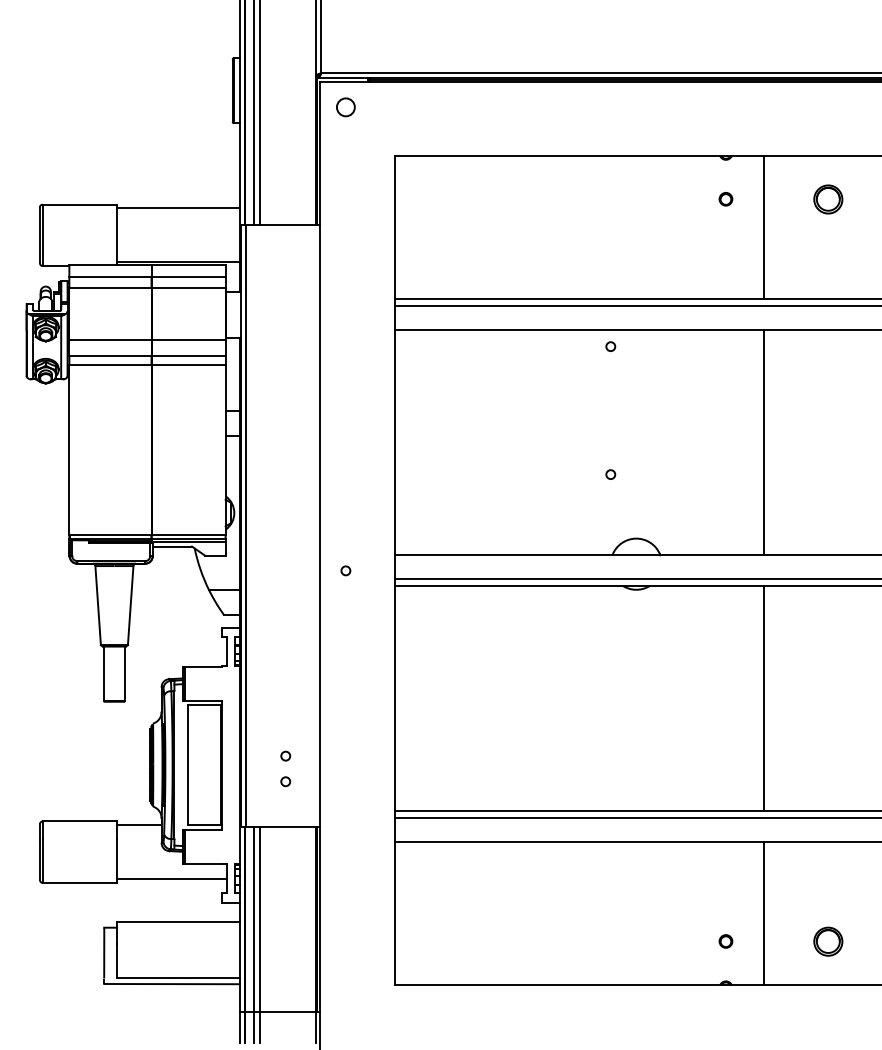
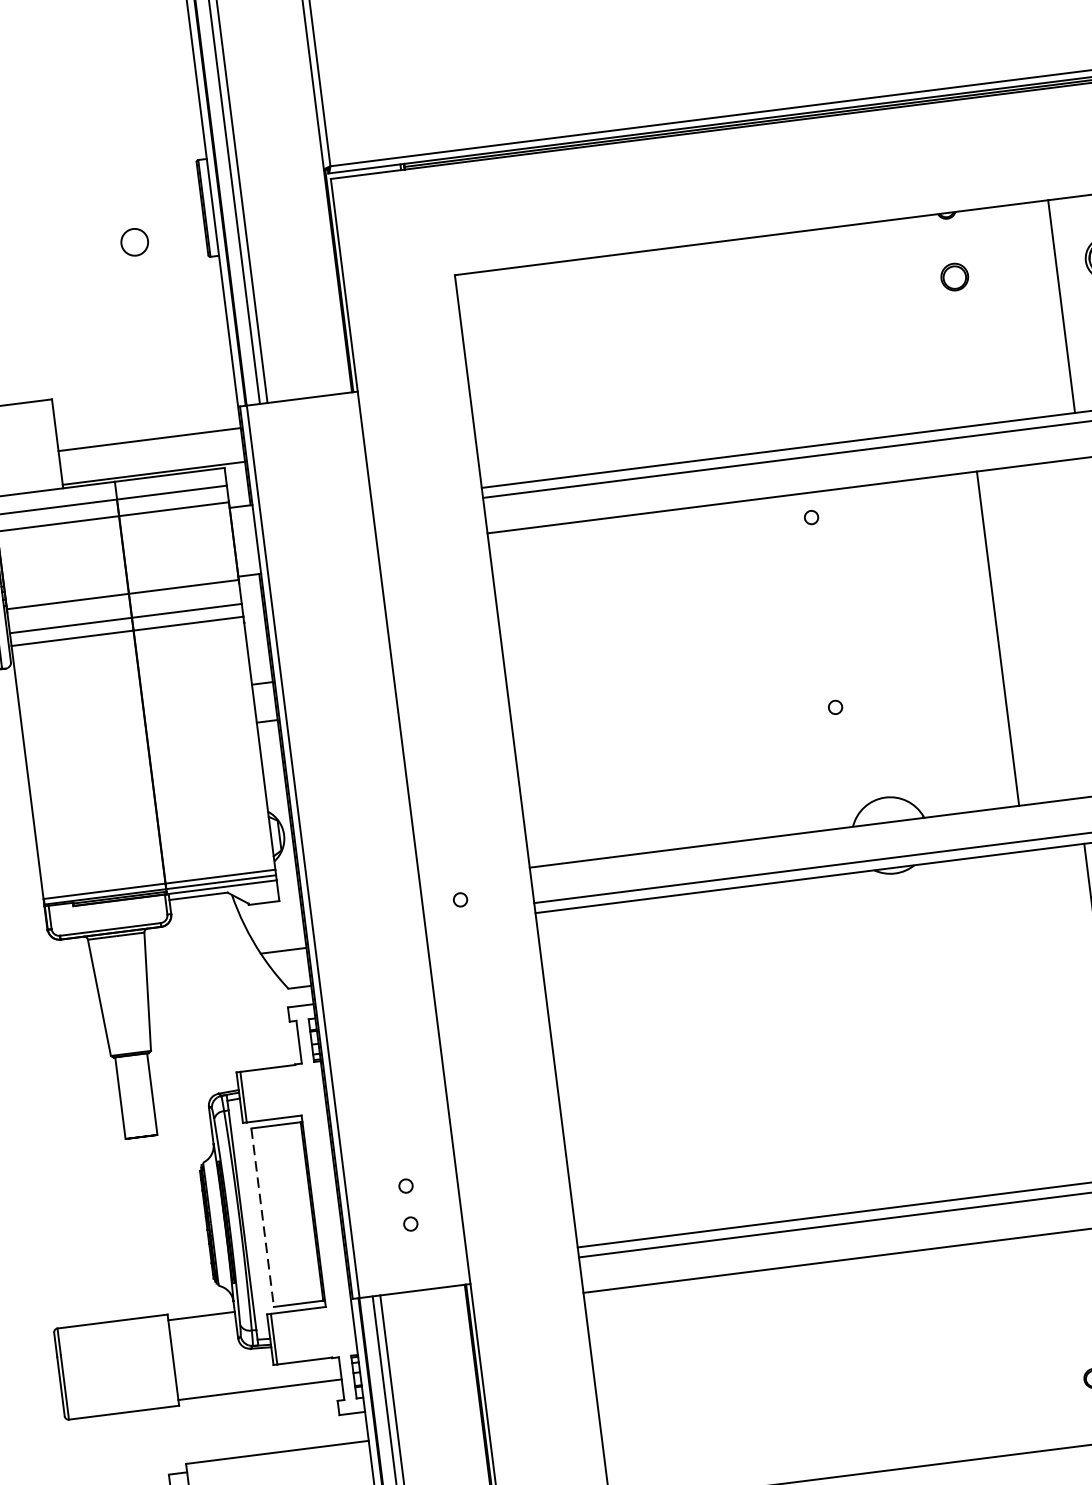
circle: (345, 107) -> (134, 242), moved
part: (725, 199) -> (954, 277), size x1.4
line: (177, 208) -> (148, 439), moved
line: (764, 227) -> (1061, 306), moved
line: (764, 442) -> (998, 638), moved
line: (188, 765) -> (263, 1218), solid -> dashed

